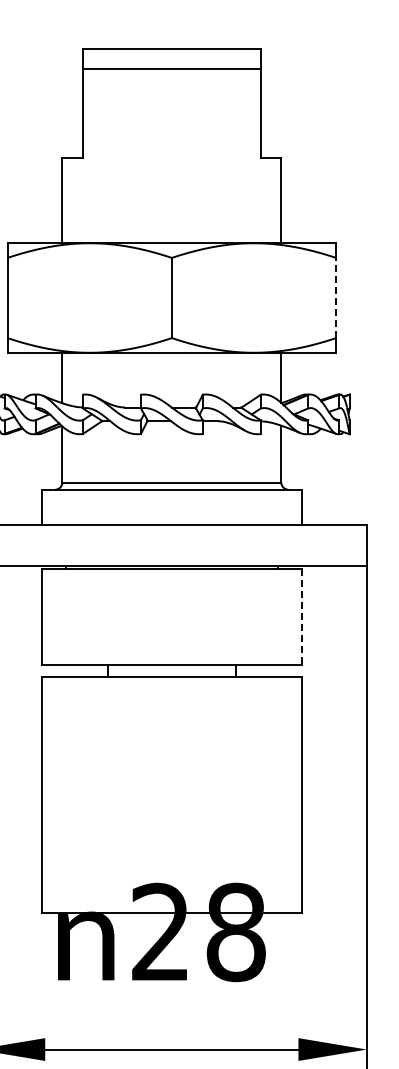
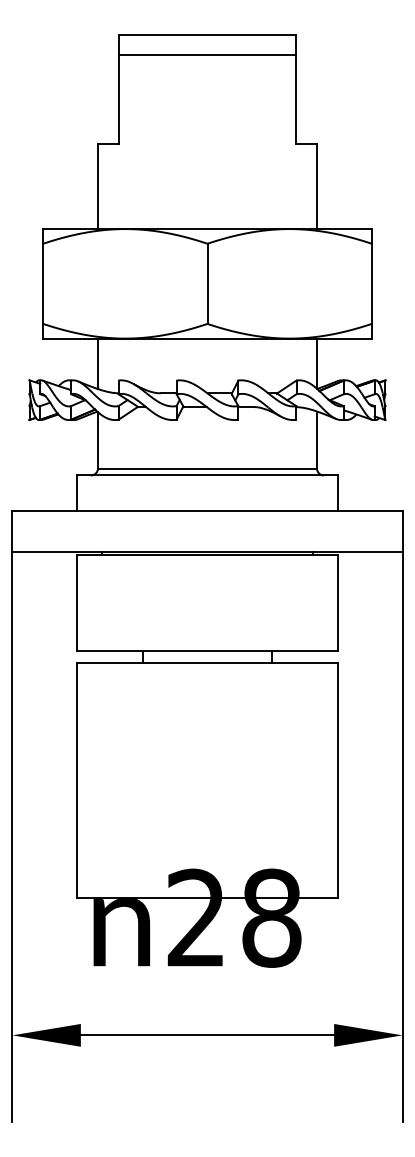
line: (335, 297) -> (371, 283), dashed -> solid
line: (301, 616) -> (337, 602), dashed -> solid

